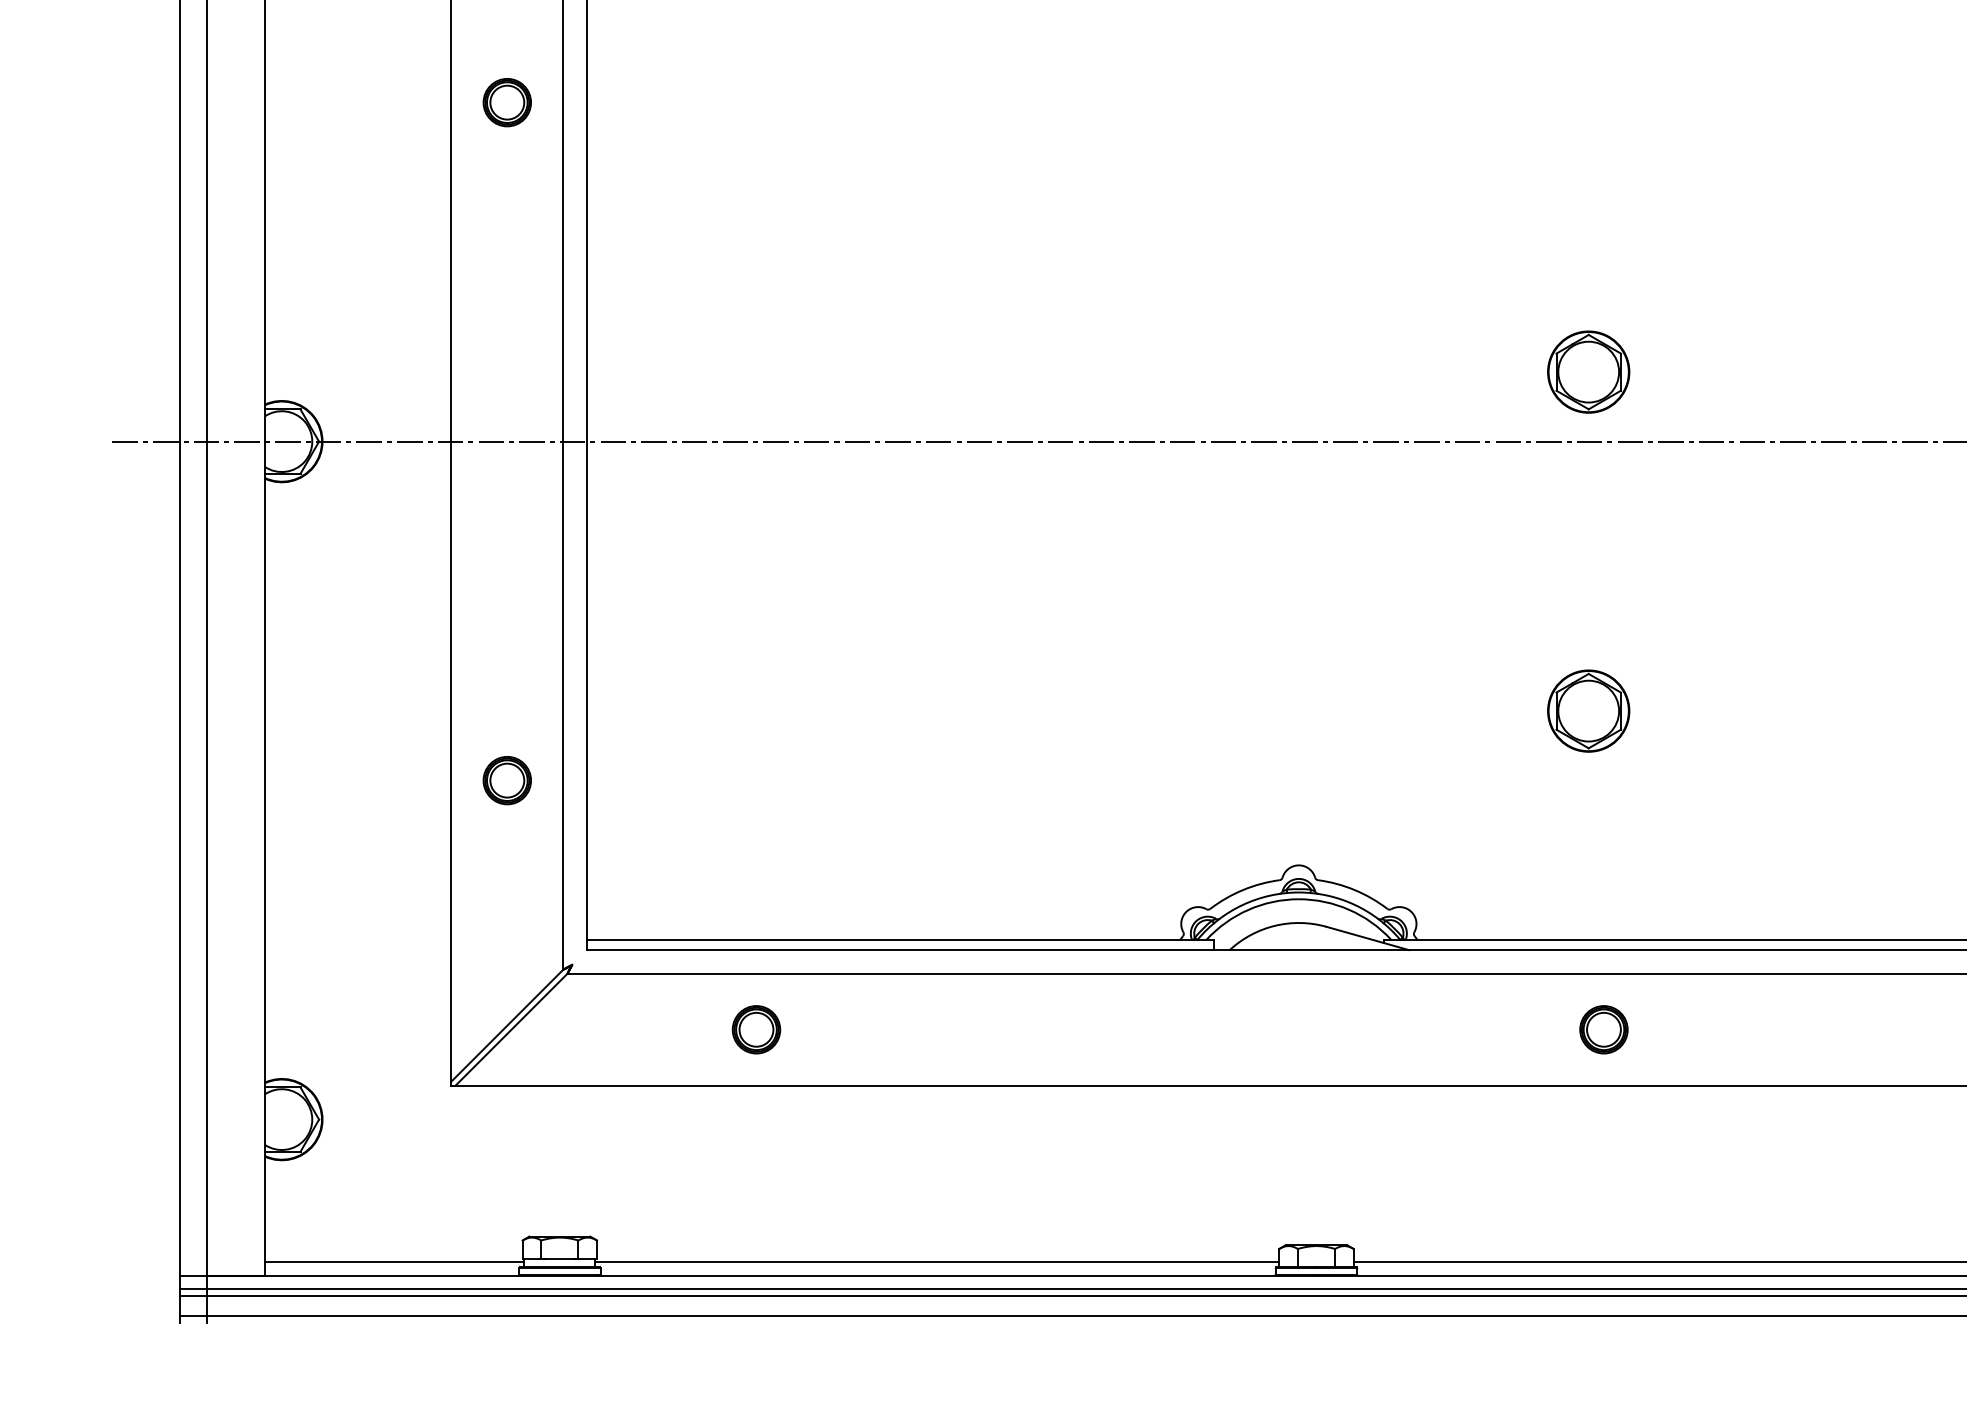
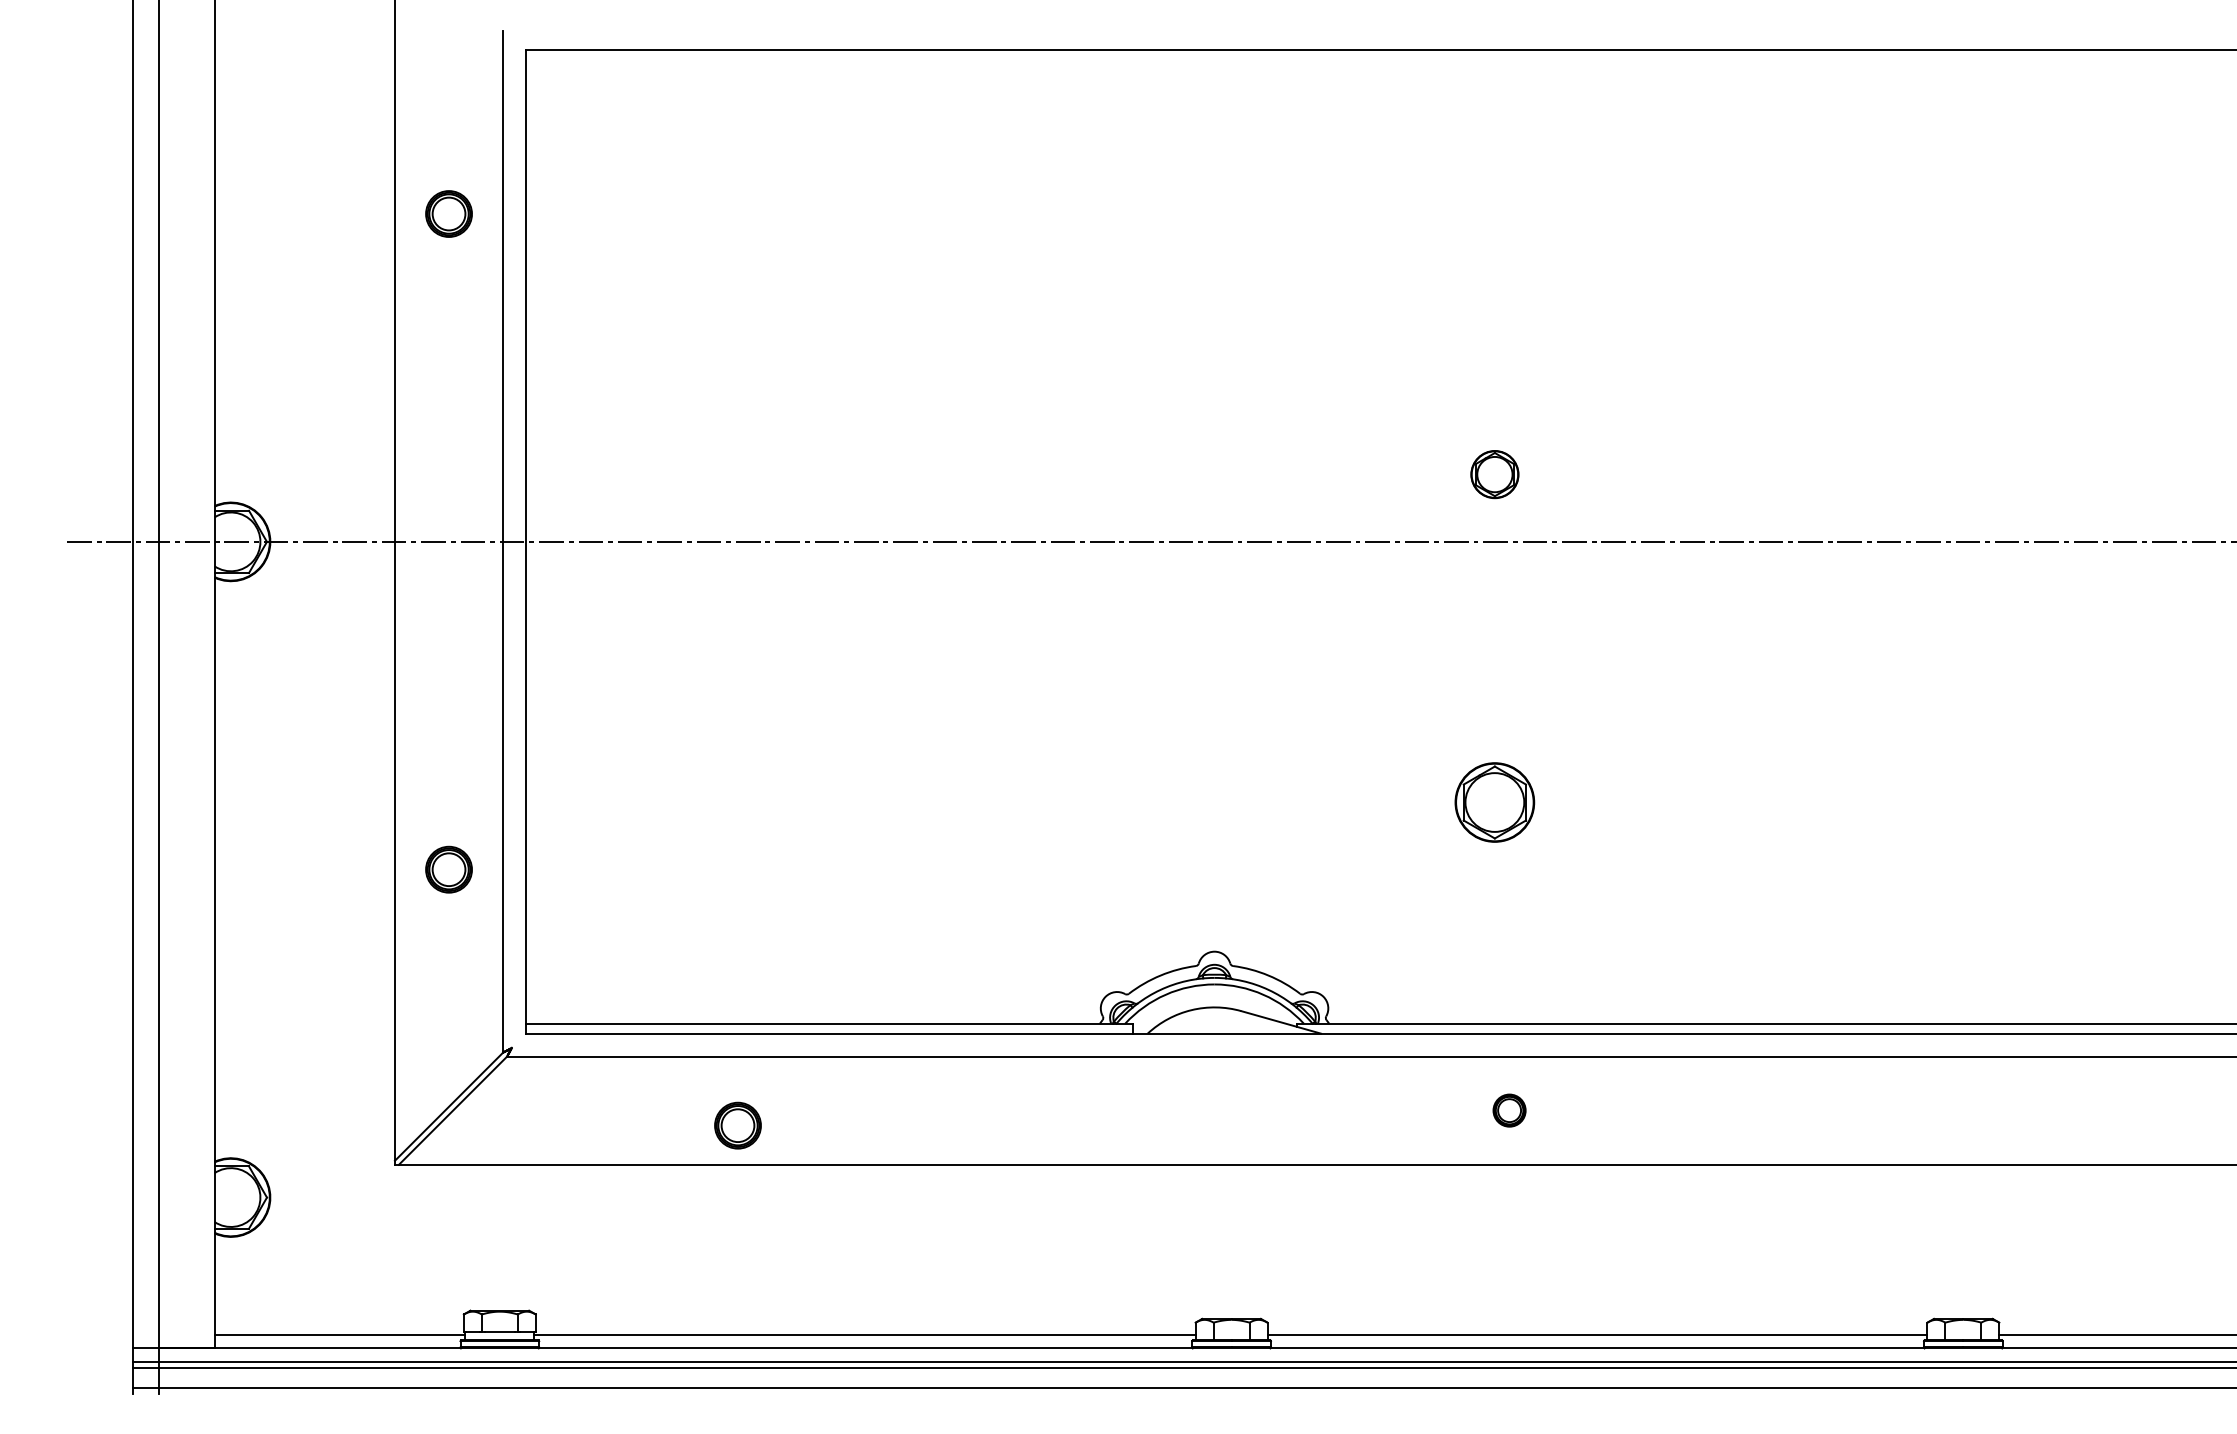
part: (1588, 371) -> (1494, 474), size x0.6
part: (755, 1029) -> (737, 1125), moved
part: (1603, 1029) -> (1509, 1110), size x0.7

